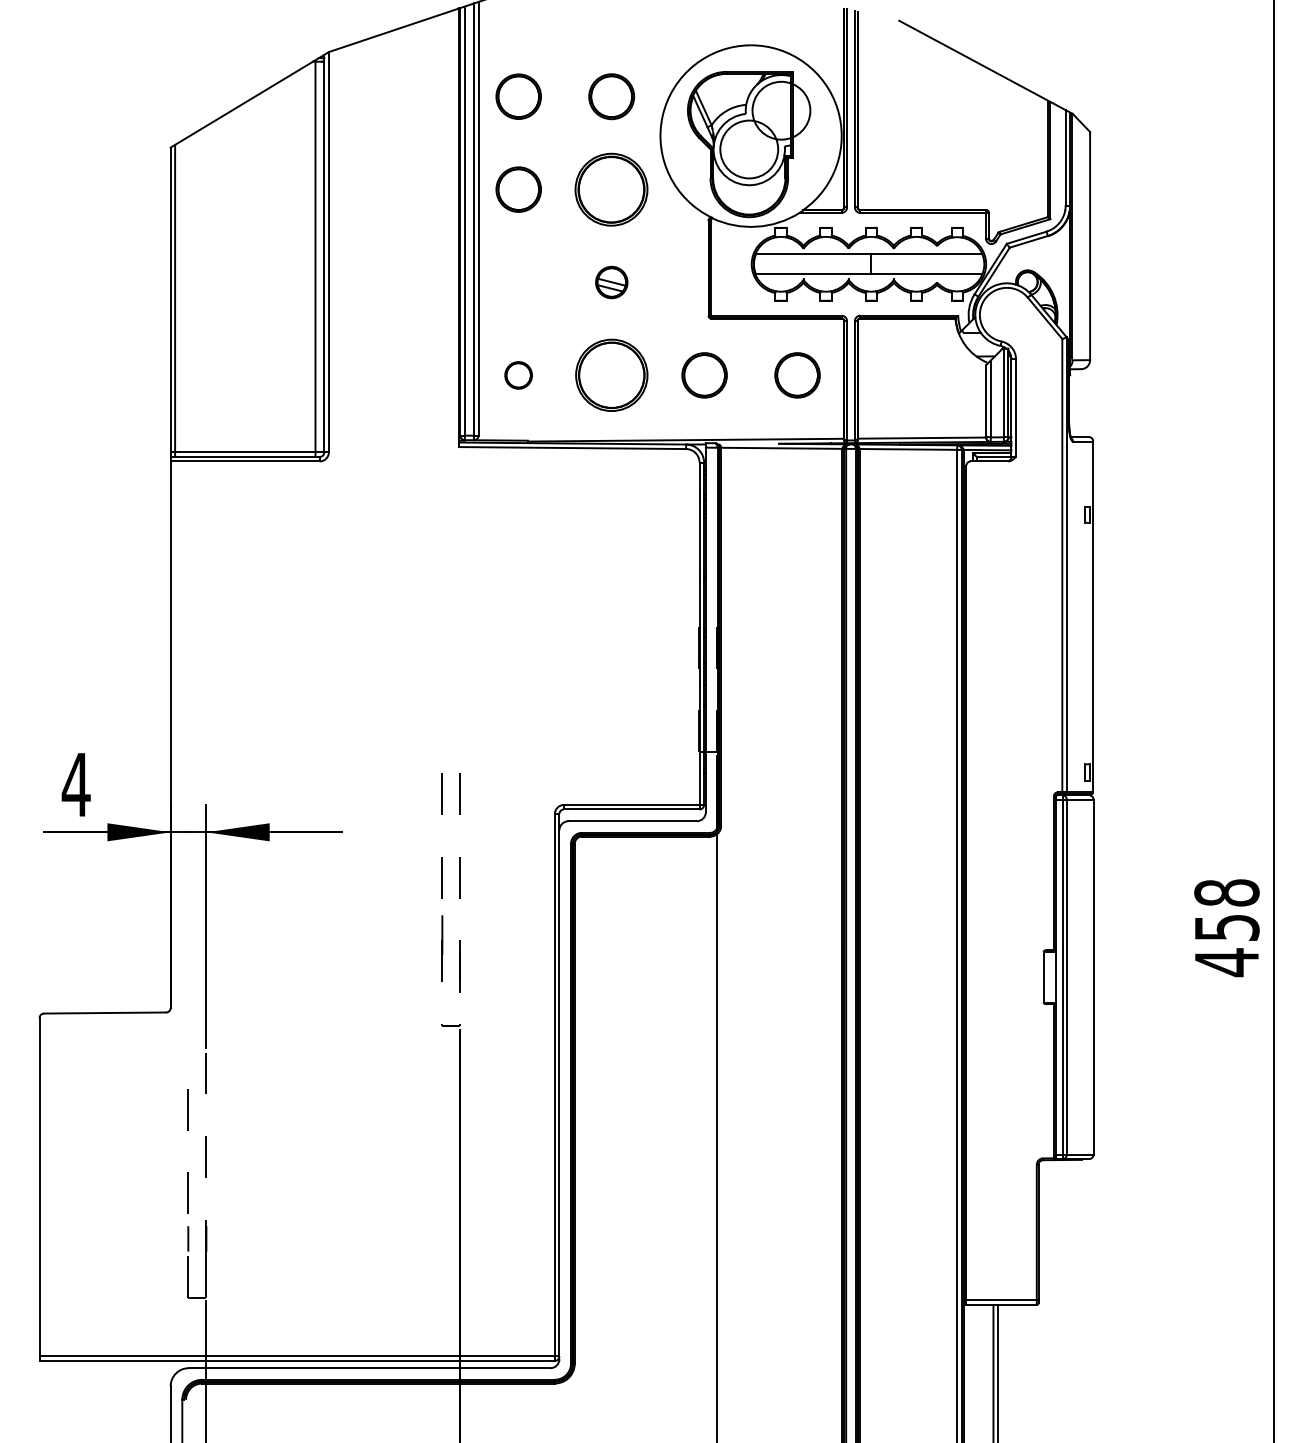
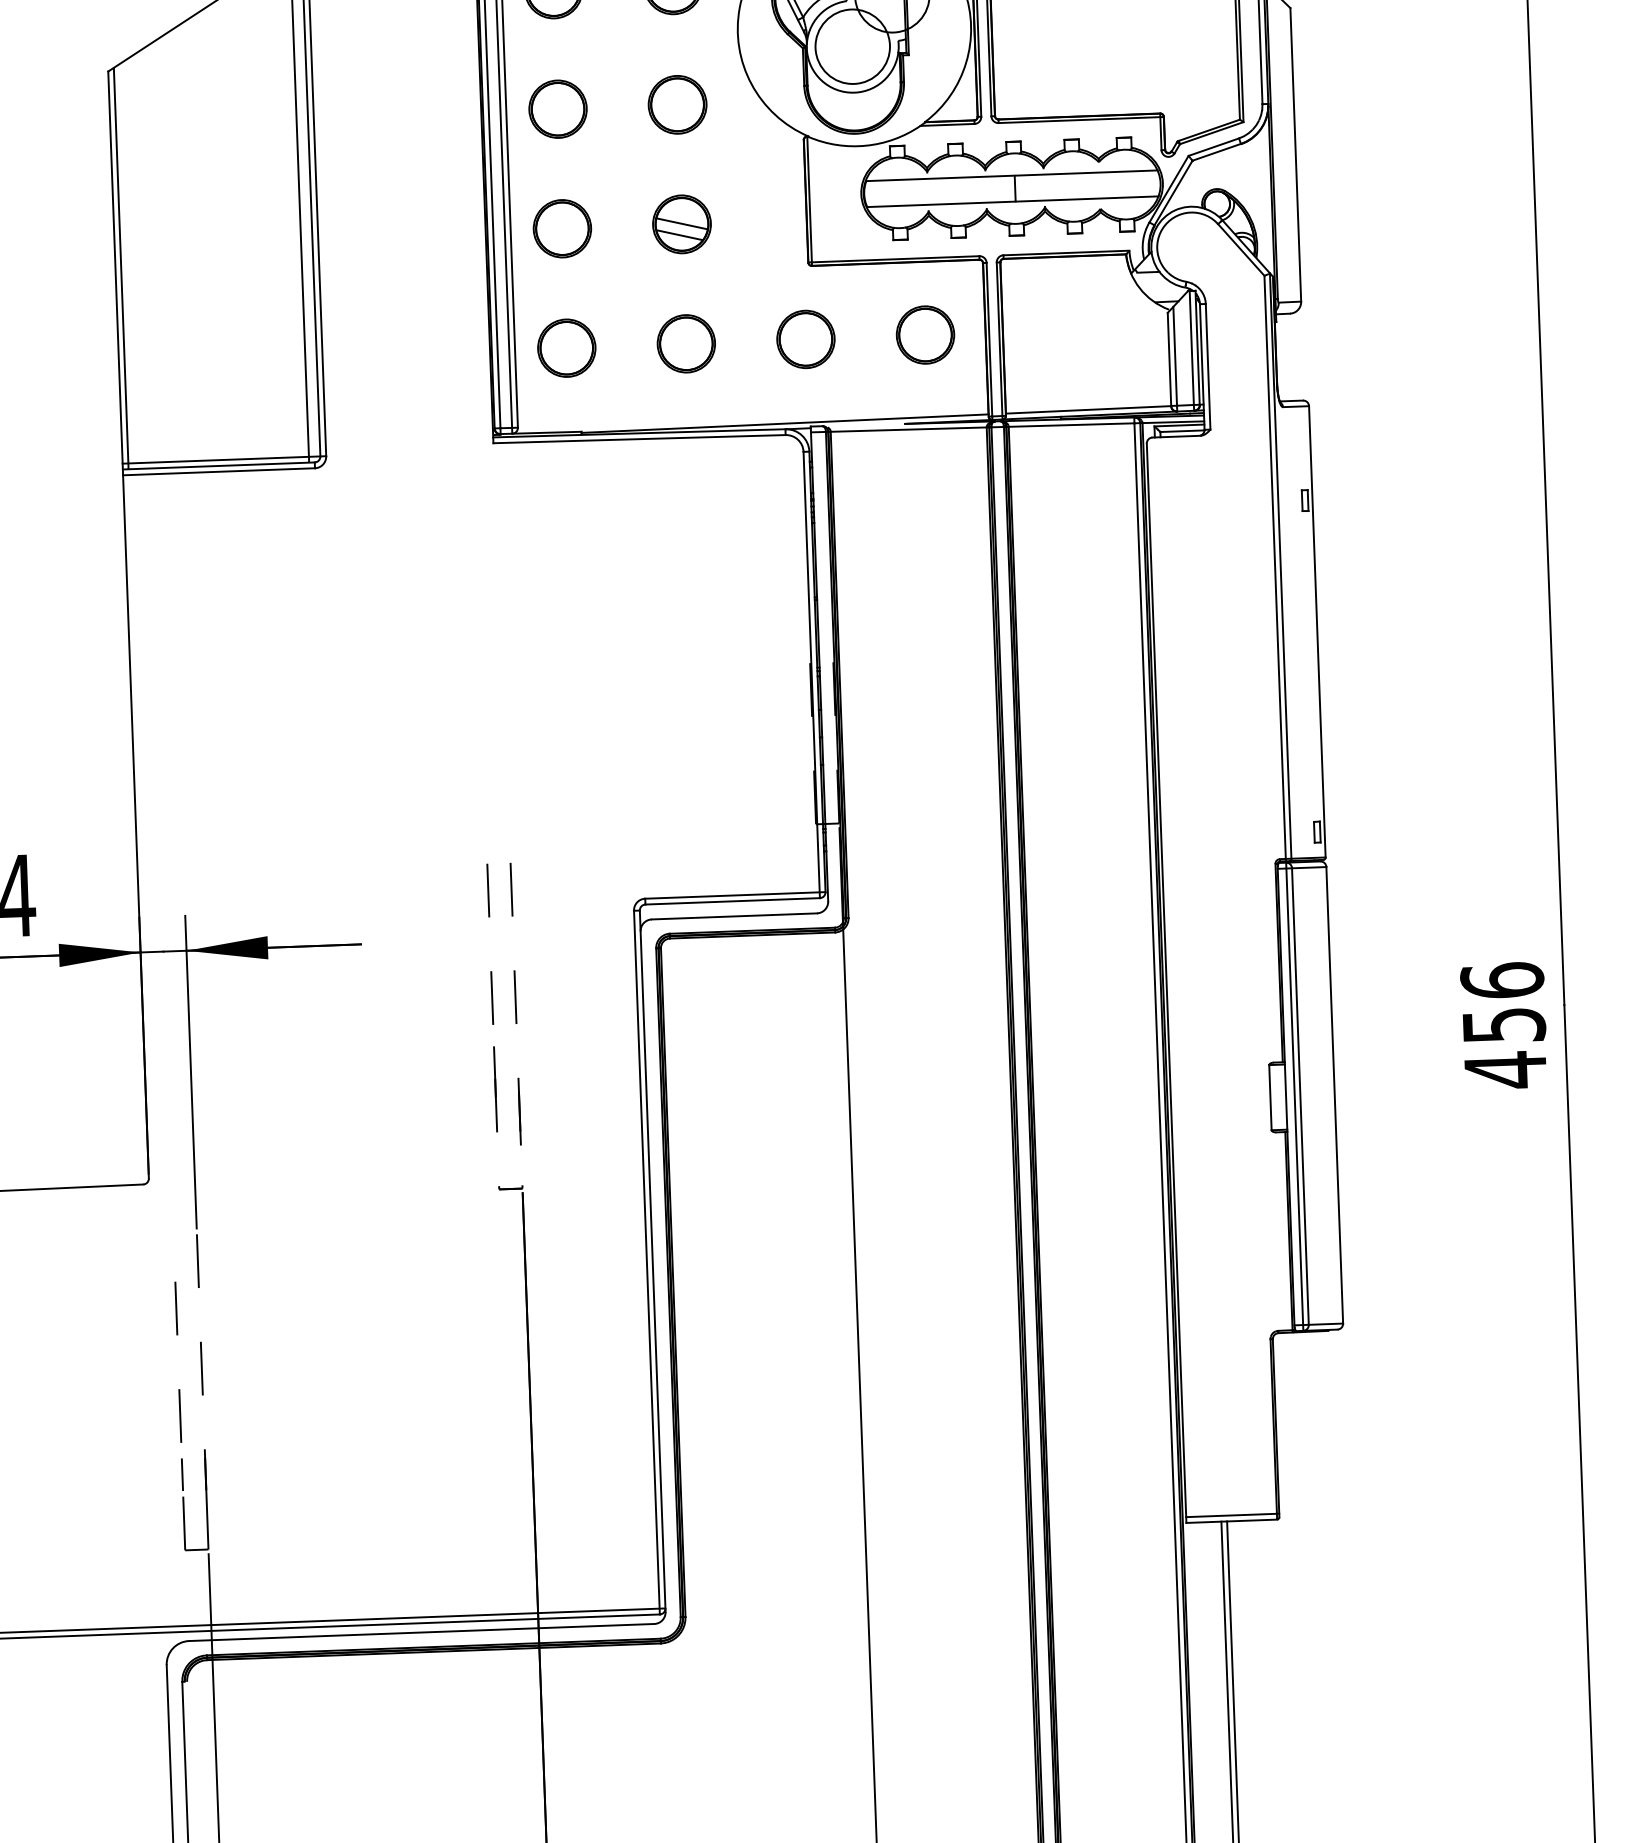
part: (611, 189) -> (677, 104), size x0.62
part: (518, 282) -> (562, 228), added
part: (611, 282) -> (681, 224), size x1.43
part: (518, 375) -> (566, 348), size x1.67
part: (611, 375) -> (686, 343), size x0.62
text: (1226, 892) -> (1501, 980), 458 -> 456

